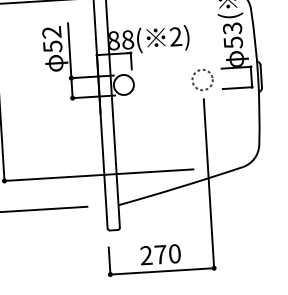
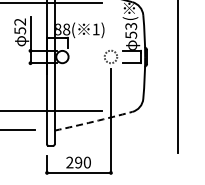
text: (174, 36) -> (95, 29), 2) -> 1)
arc: (180, 186) -> (93, 121), solid -> dashed
text: (160, 254) -> (78, 162), 270 -> 290

